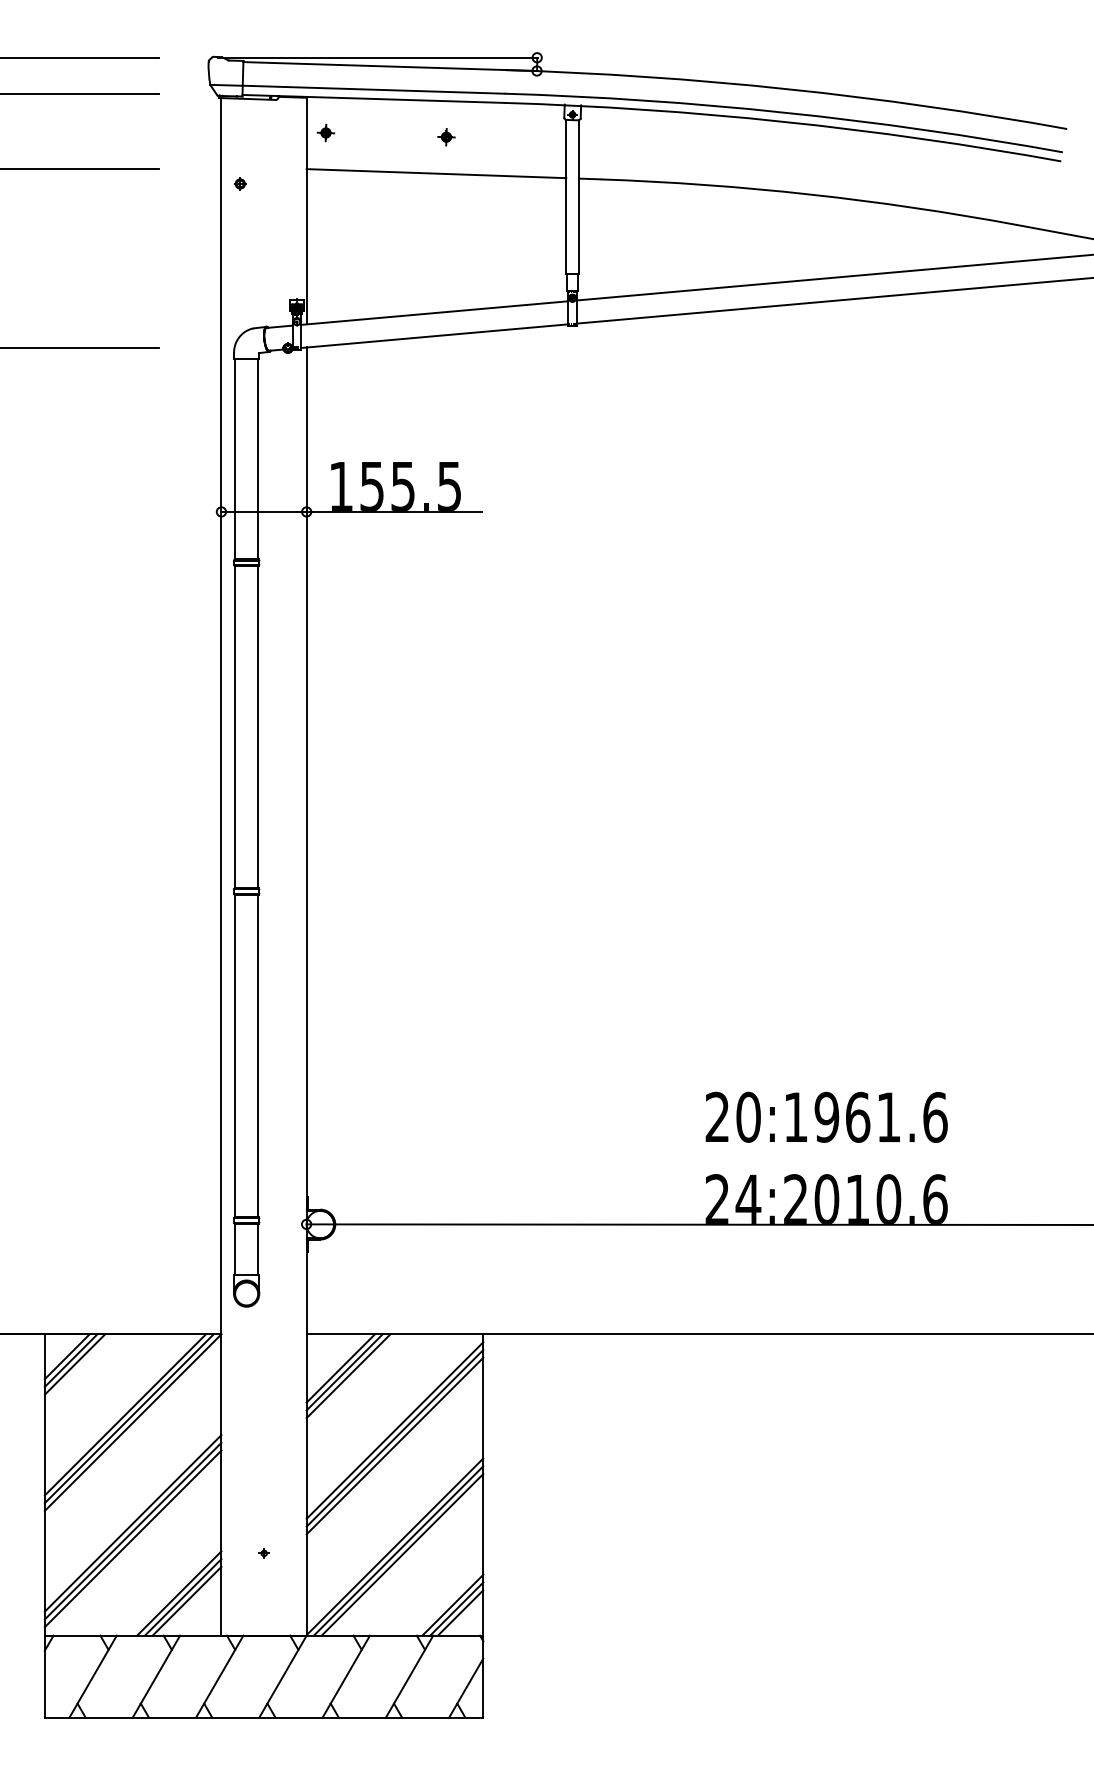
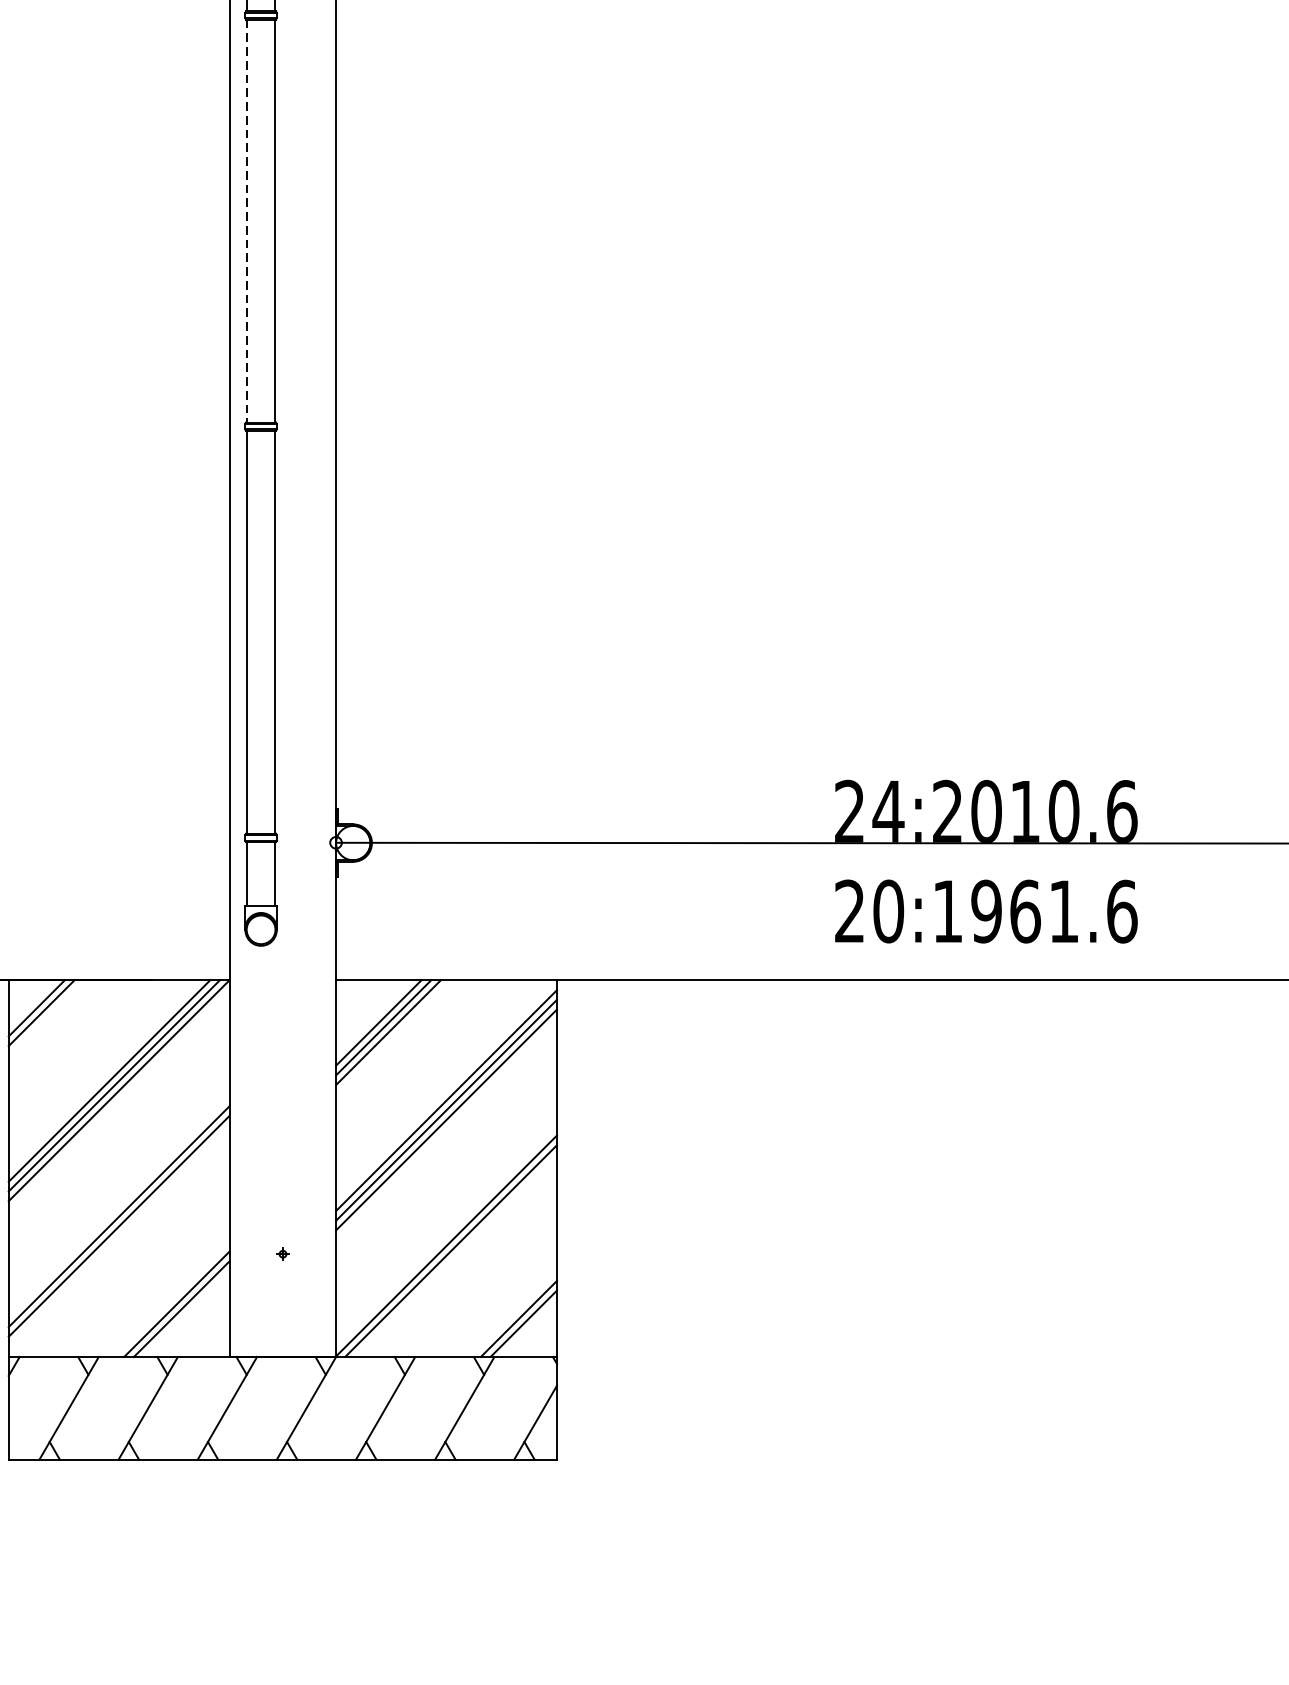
line: (235, 727) -> (247, 221), solid -> dashed
text: (826, 1116) -> (986, 910), moved
line: (74, 1364) -> (45, 1017), removed
line: (132, 1538) -> (118, 1235), removed
line: (402, 1554) -> (455, 1255), removed
line: (186, 1600) -> (185, 1313), removed
line: (460, 1612) -> (528, 1328), removed

